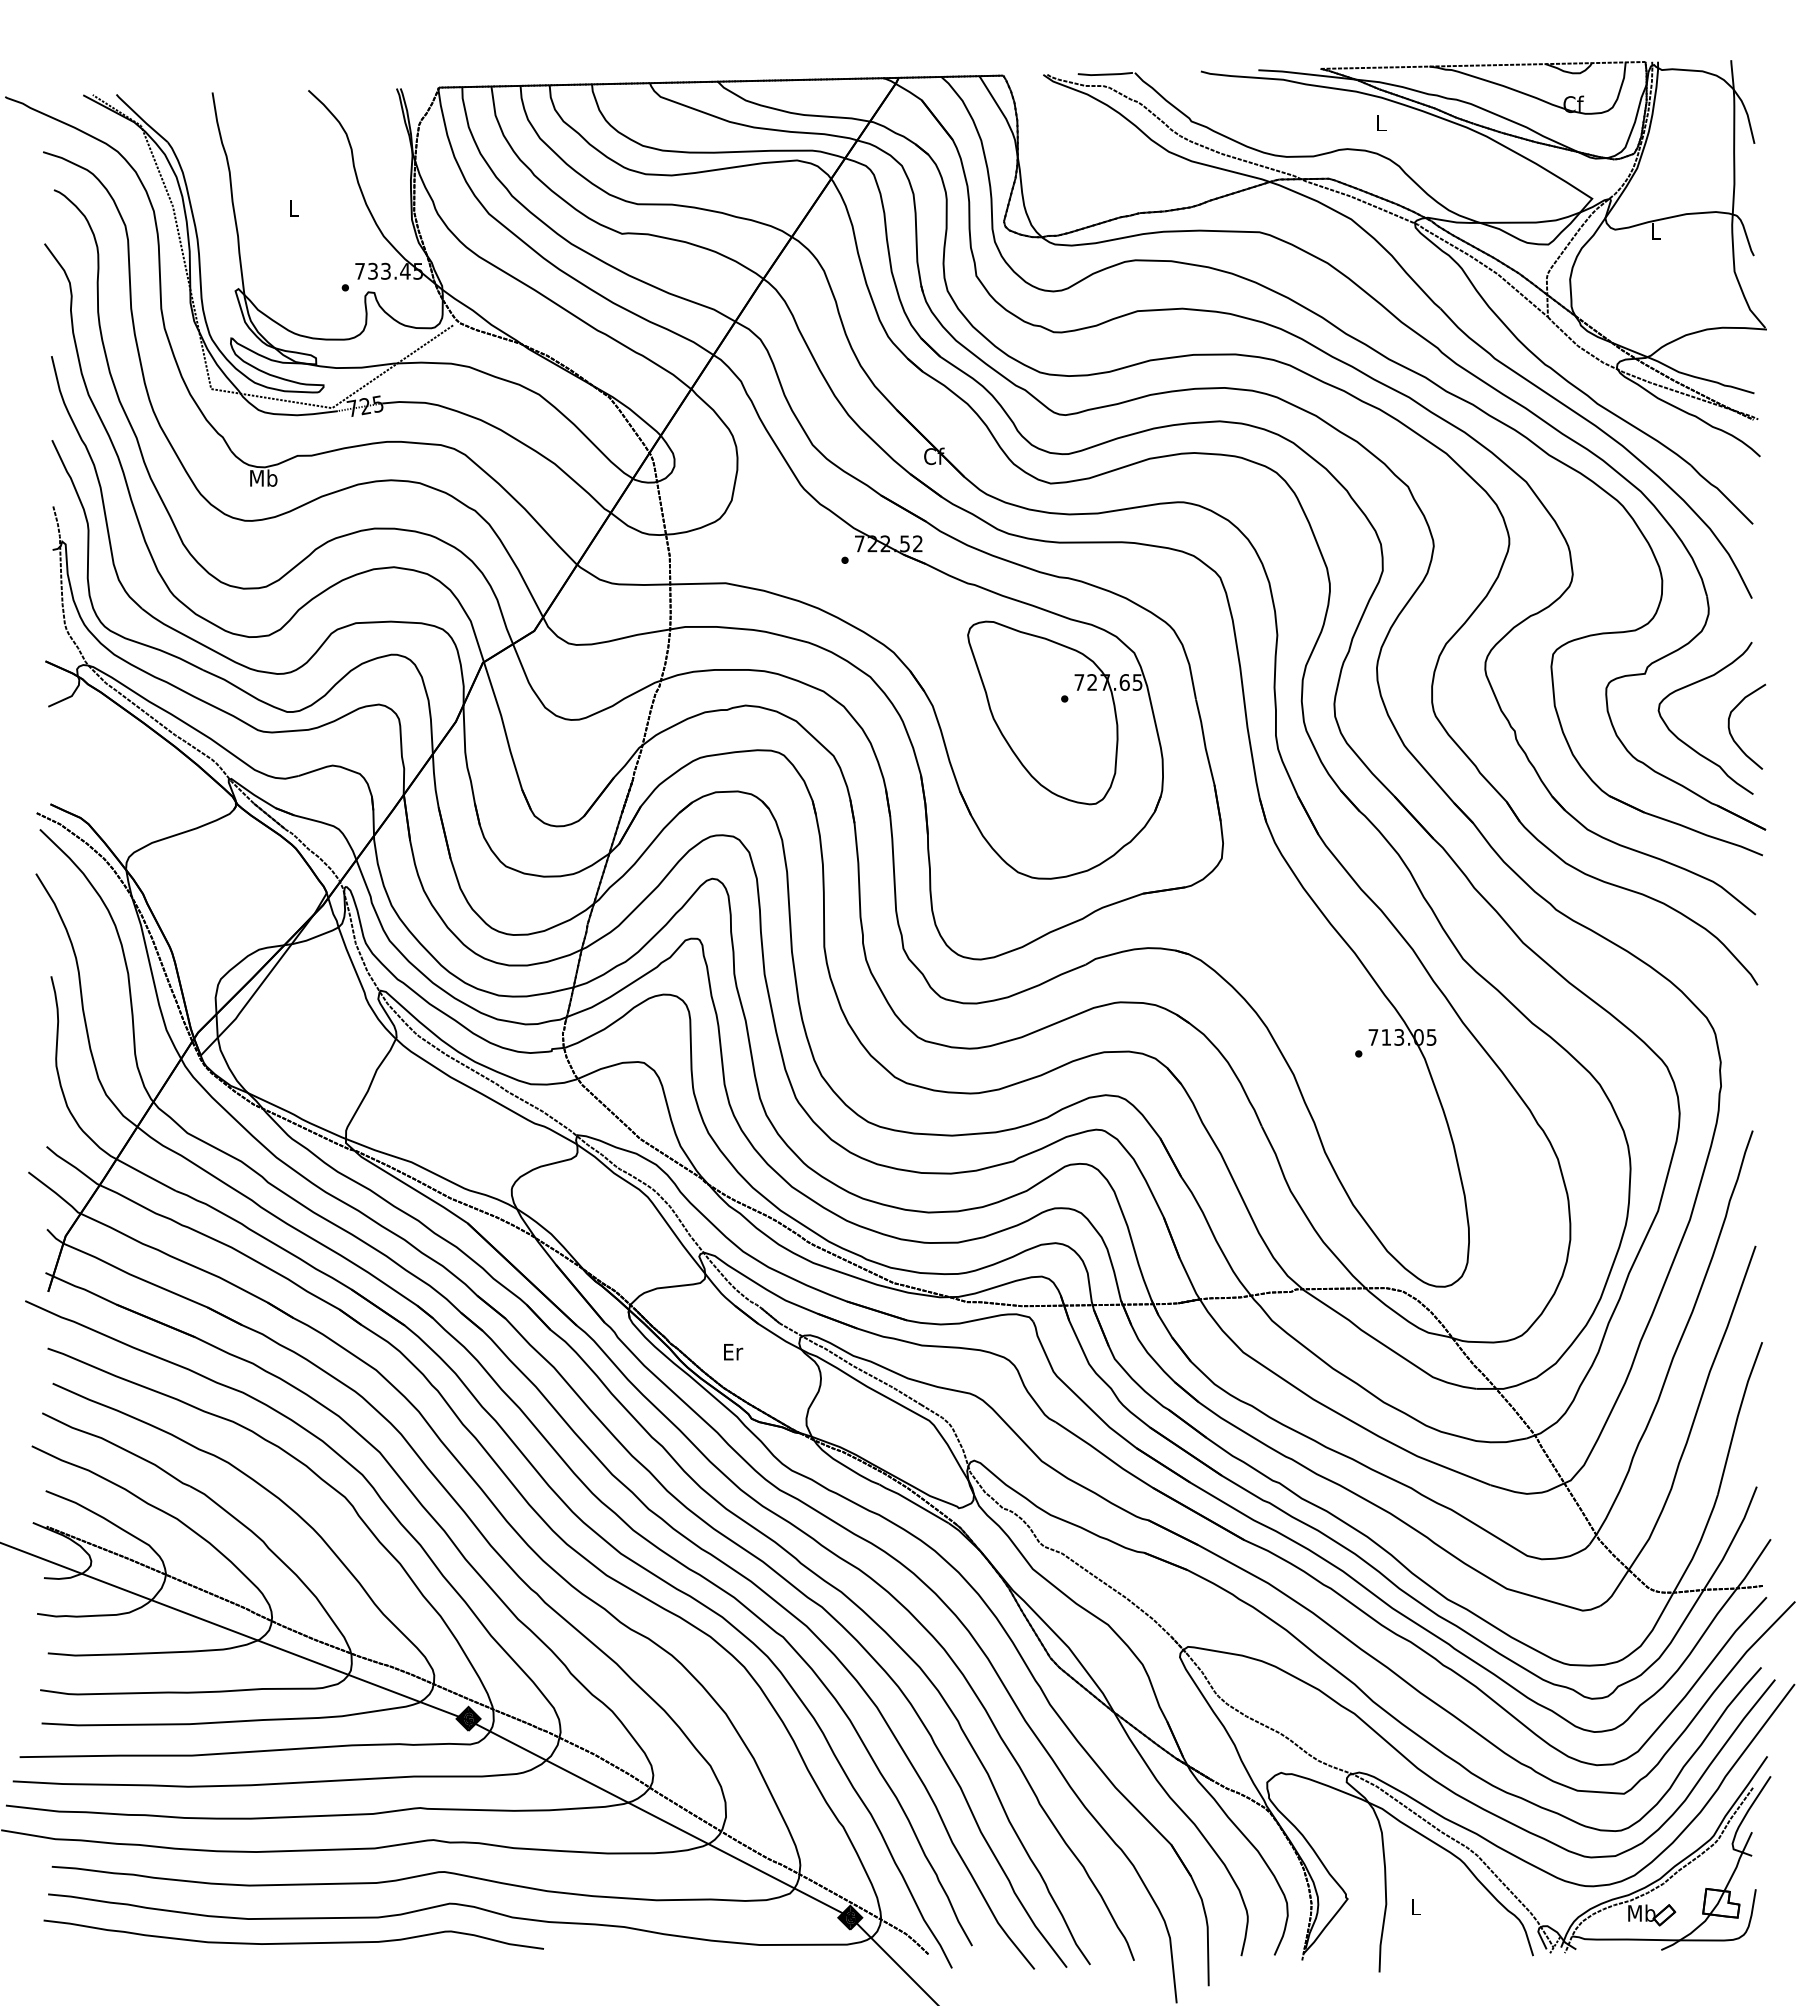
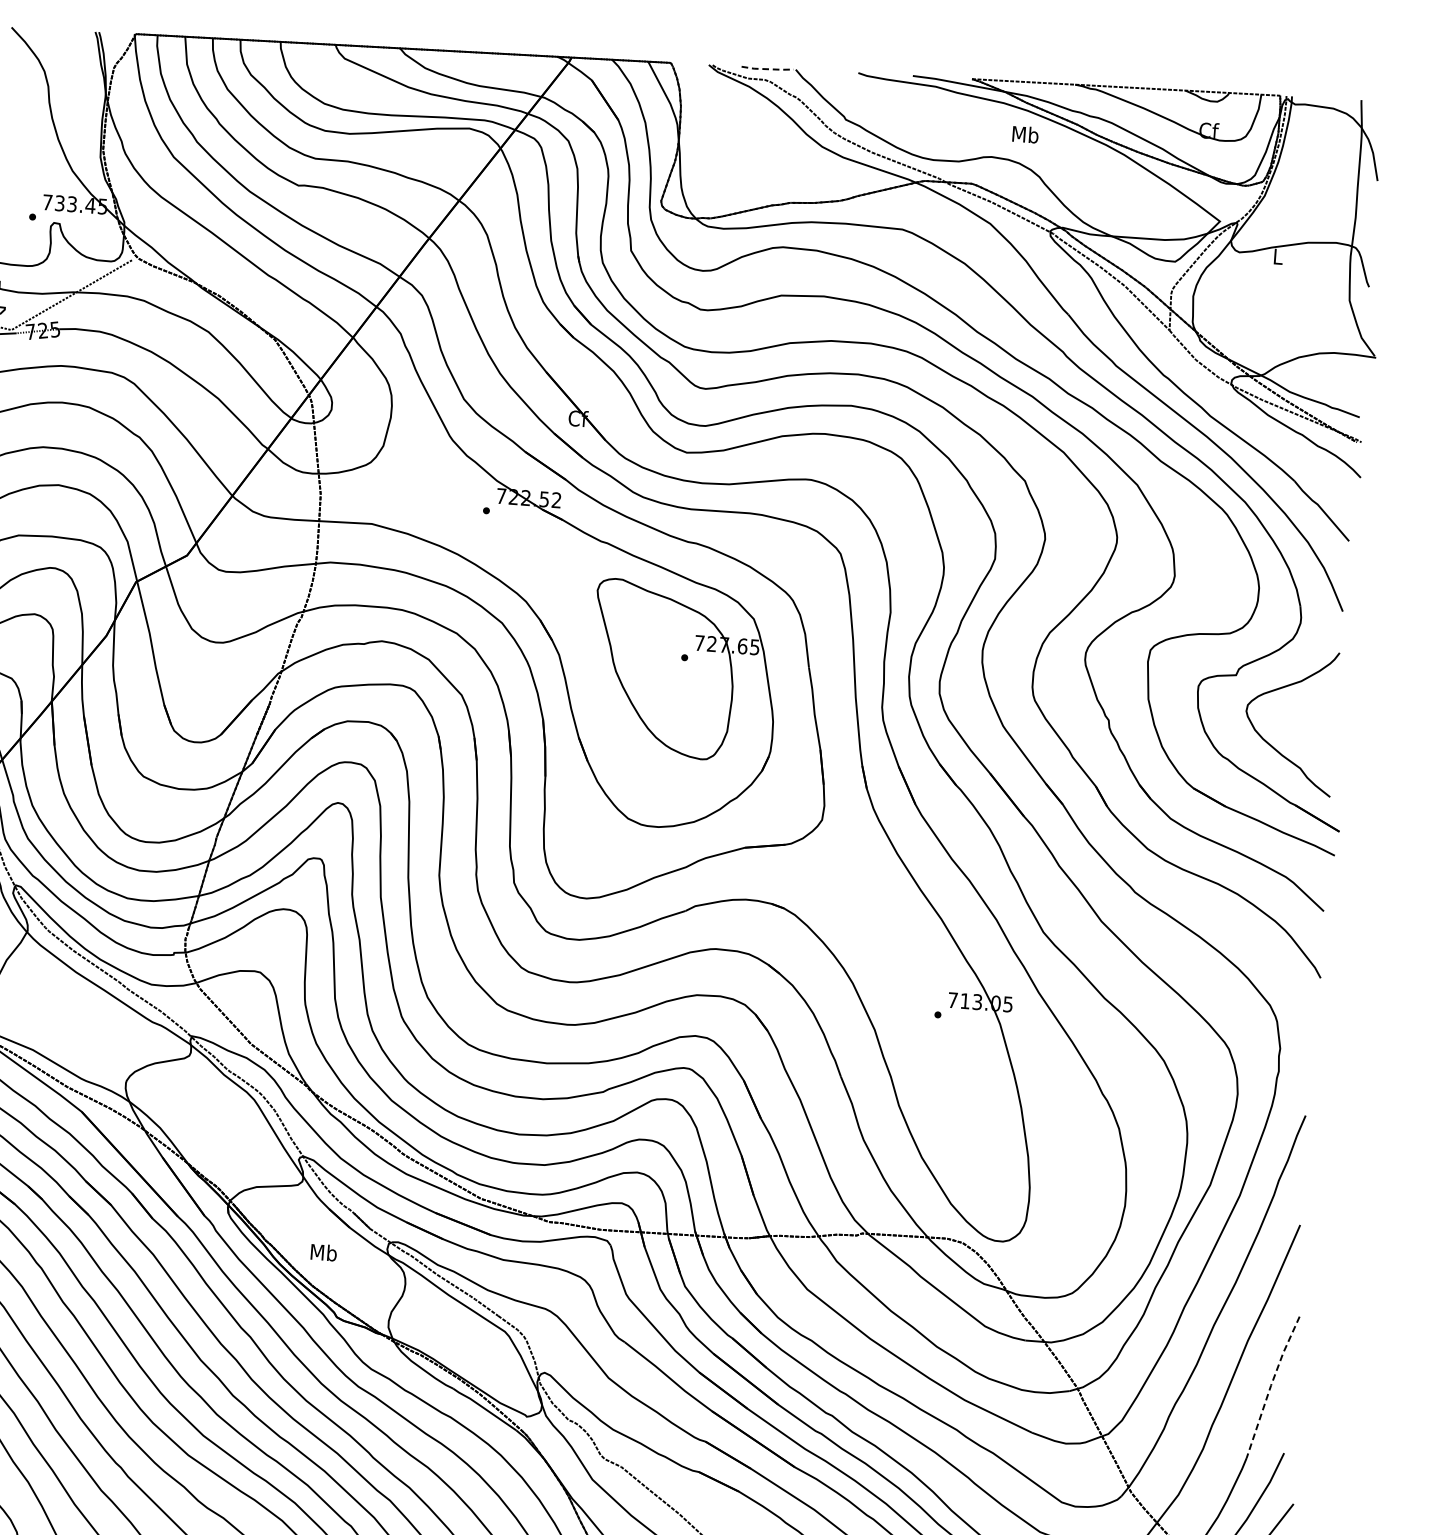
line: (1105, 74) -> (767, 69), solid -> dashed
text: (1380, 122) -> (1024, 134), L -> Mb
curve: (1730, 729) -> (1313, 734), removed
text: (732, 1351) -> (323, 1252), Er -> Mb
line: (1737, 1416) -> (1270, 1385), solid -> dashed

